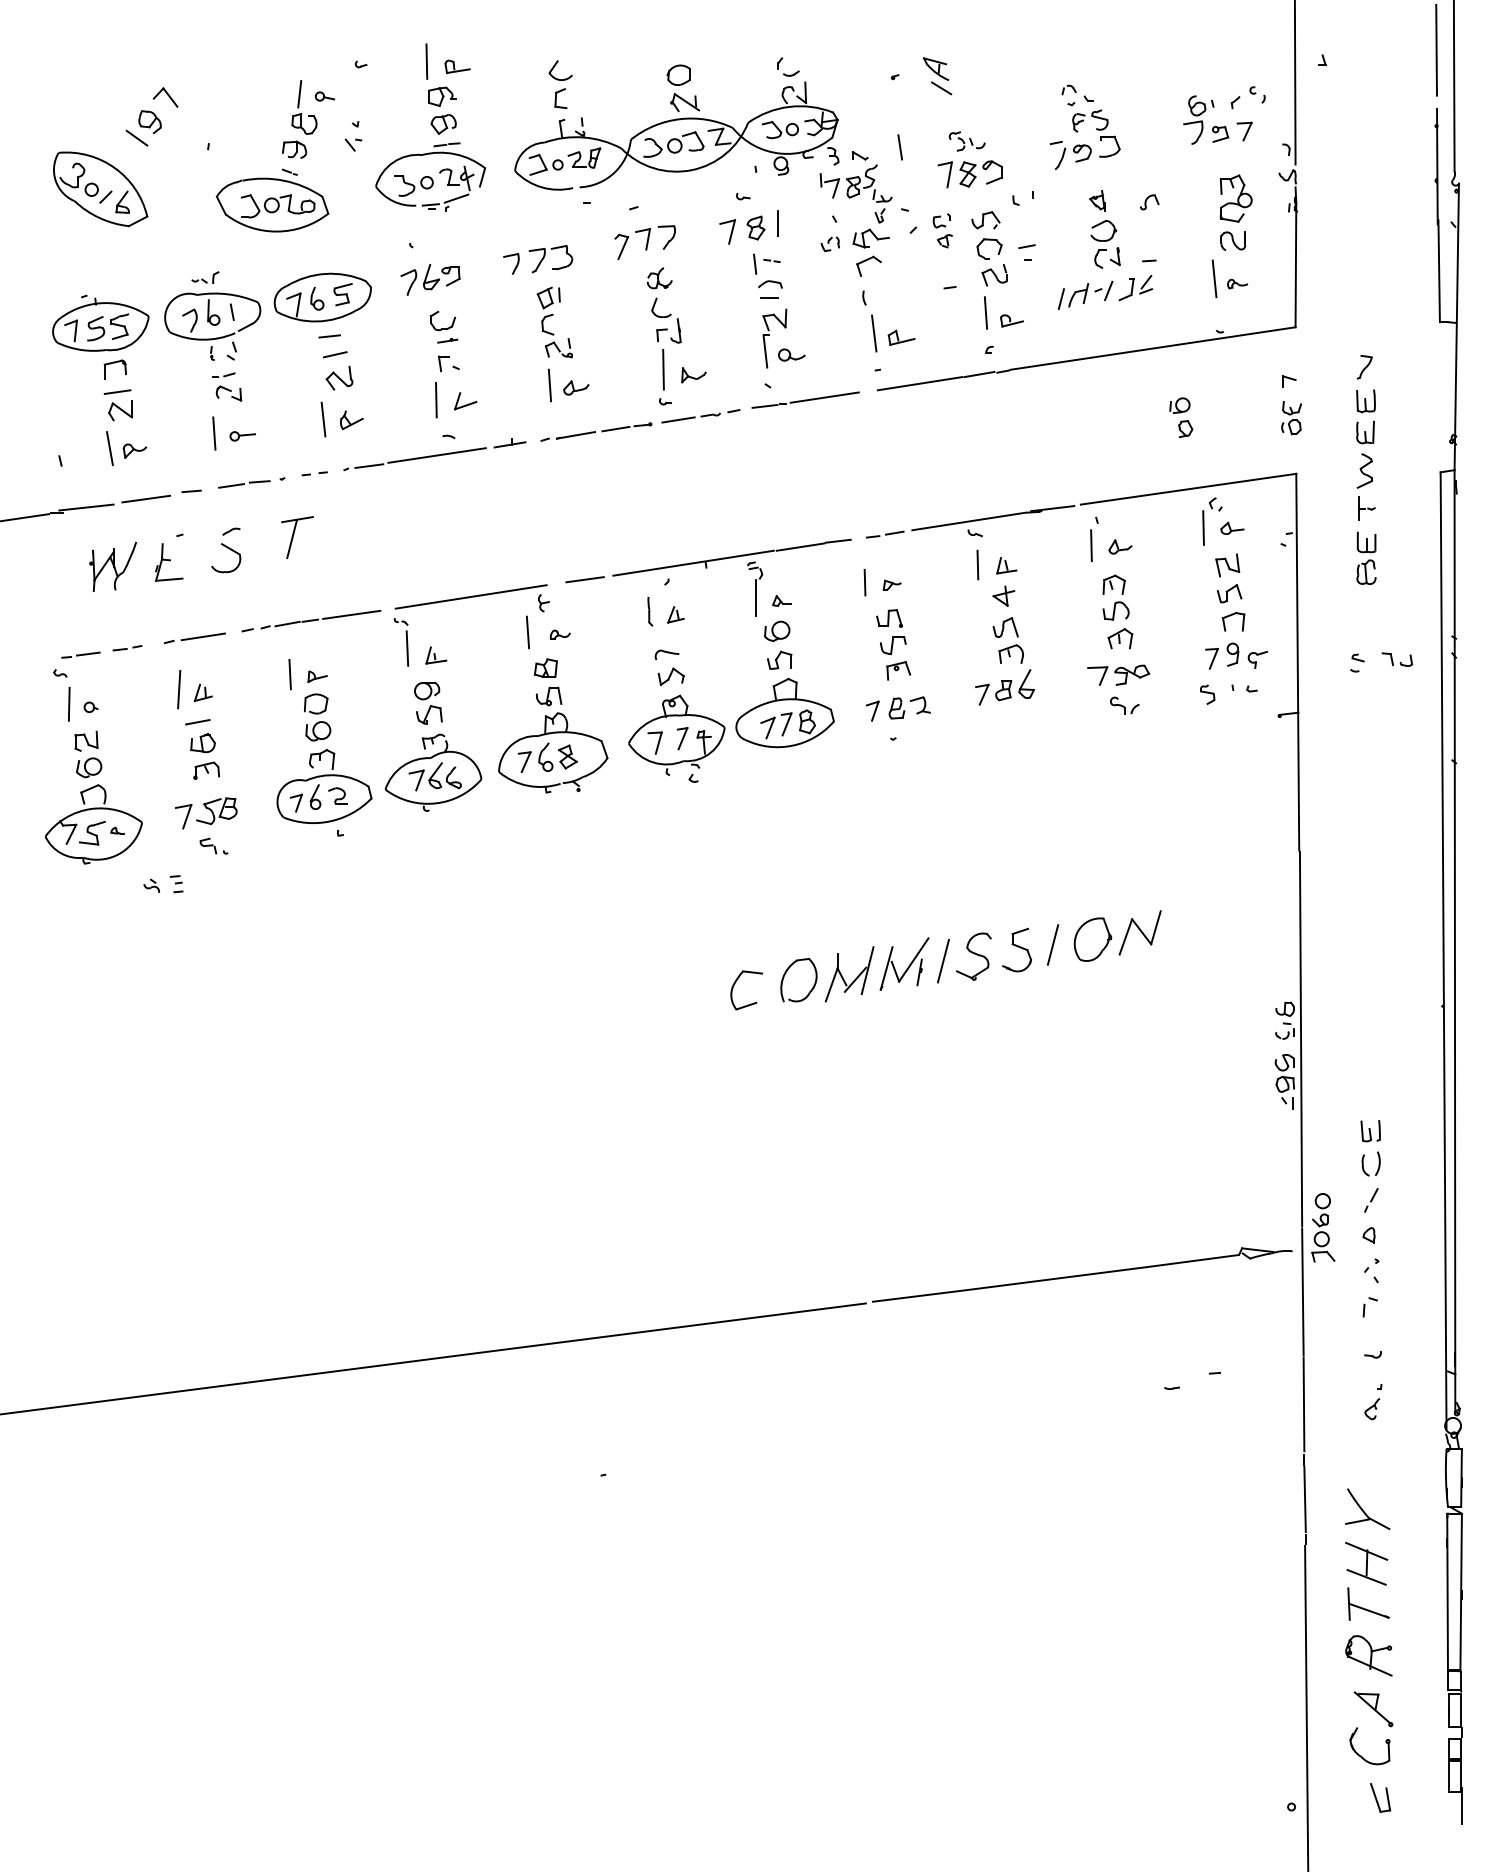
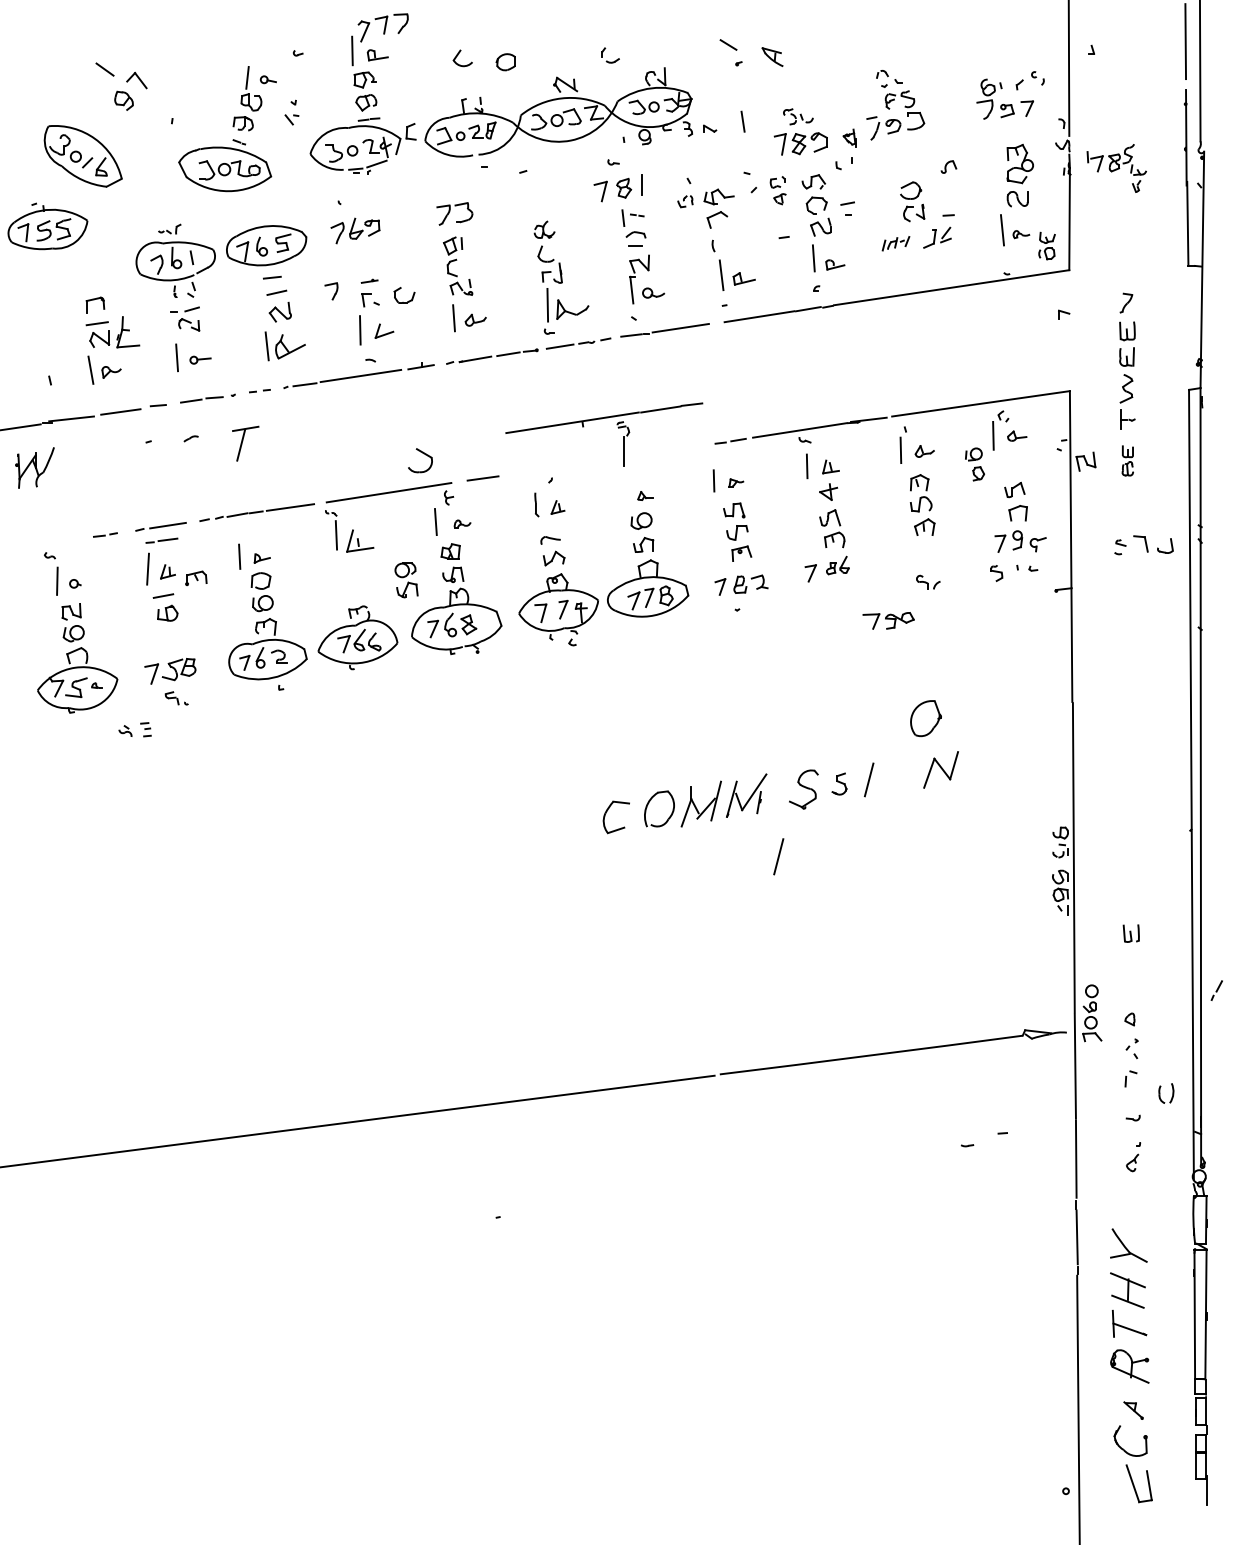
part: (784, 73) -> (607, 60), moved
part: (678, 74) -> (505, 61), moved
line: (941, 88) -> (728, 45), moved
part: (560, 98) -> (410, 131), moved
line: (136, 137) -> (104, 69), moved
part: (855, 193) -> (1116, 168), moved
part: (1097, 200) -> (849, 137), moved
part: (644, 242) -> (382, 27), moved
part: (511, 263) -> (331, 290), moved
part: (1085, 294) -> (895, 243), size x0.6
part: (100, 322) -> (47, 225), moved
part: (442, 328) -> (404, 301), moved
part: (223, 374) -> (184, 309), size x1.6
part: (693, 375) -> (572, 309), size x1.6
part: (1181, 417) -> (975, 464), moved
part: (1291, 418) -> (1046, 246), moved
part: (351, 420) -> (290, 347), size x1.6
part: (230, 550) -> (423, 454), moved
part: (1366, 557) -> (1127, 460), size x0.7
part: (169, 562) -> (128, 332), moved
part: (1227, 565) -> (1085, 461), moved
part: (112, 566) -> (34, 467), moved
part: (748, 569) -> (617, 427), moved
line: (80, 654) -> (161, 540), moved
part: (436, 655) -> (360, 541), size x1.6
part: (1396, 659) -> (1152, 544), size x1.6
part: (1118, 674) -> (888, 620), moved
part: (1014, 685) -> (837, 565), size x0.7
part: (428, 703) -> (406, 580), moved
part: (206, 770) -> (196, 578), moved
part: (1092, 939) -> (925, 718), moved
part: (1016, 949) -> (839, 783), size x0.6
line: (943, 960) -> (778, 856), moved
part: (1363, 1163) -> (1160, 1093), moved
part: (1371, 1200) -> (1216, 990), moved
part: (1373, 1709) -> (1133, 1410), size x0.6
part: (1380, 1797) -> (1139, 1483), size x1.6

